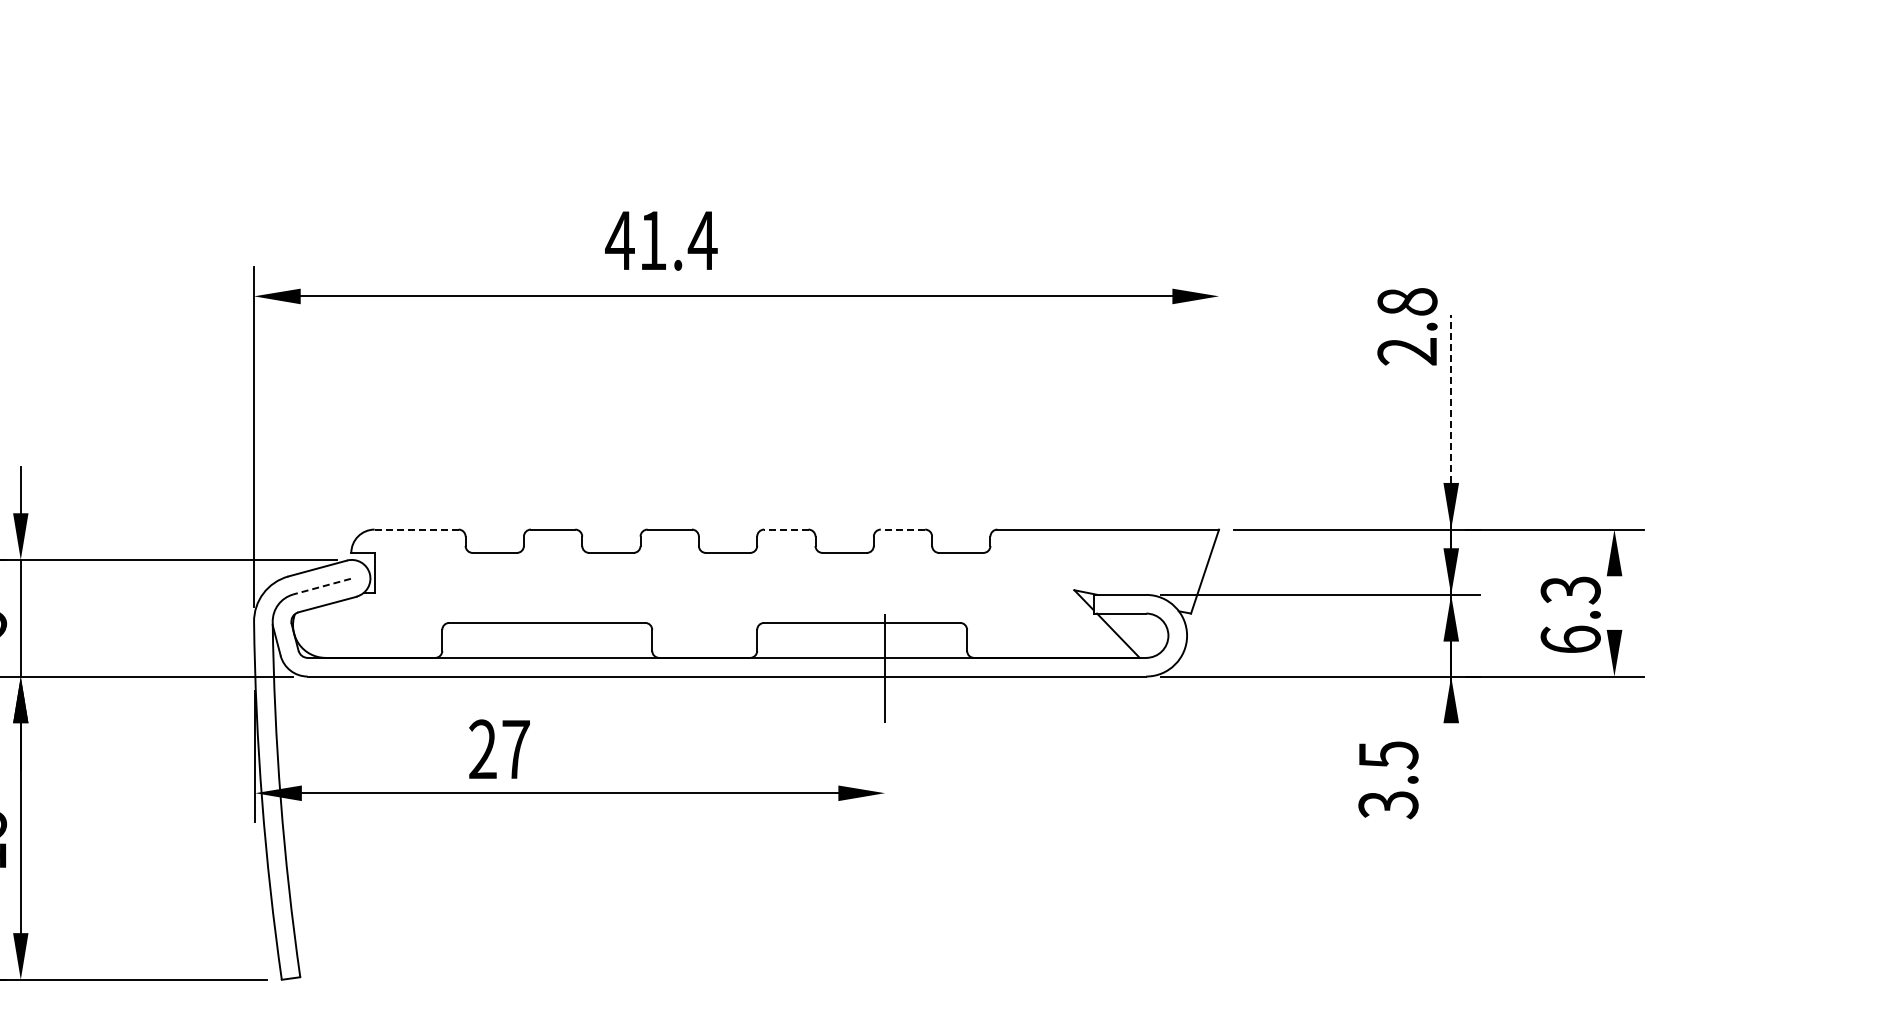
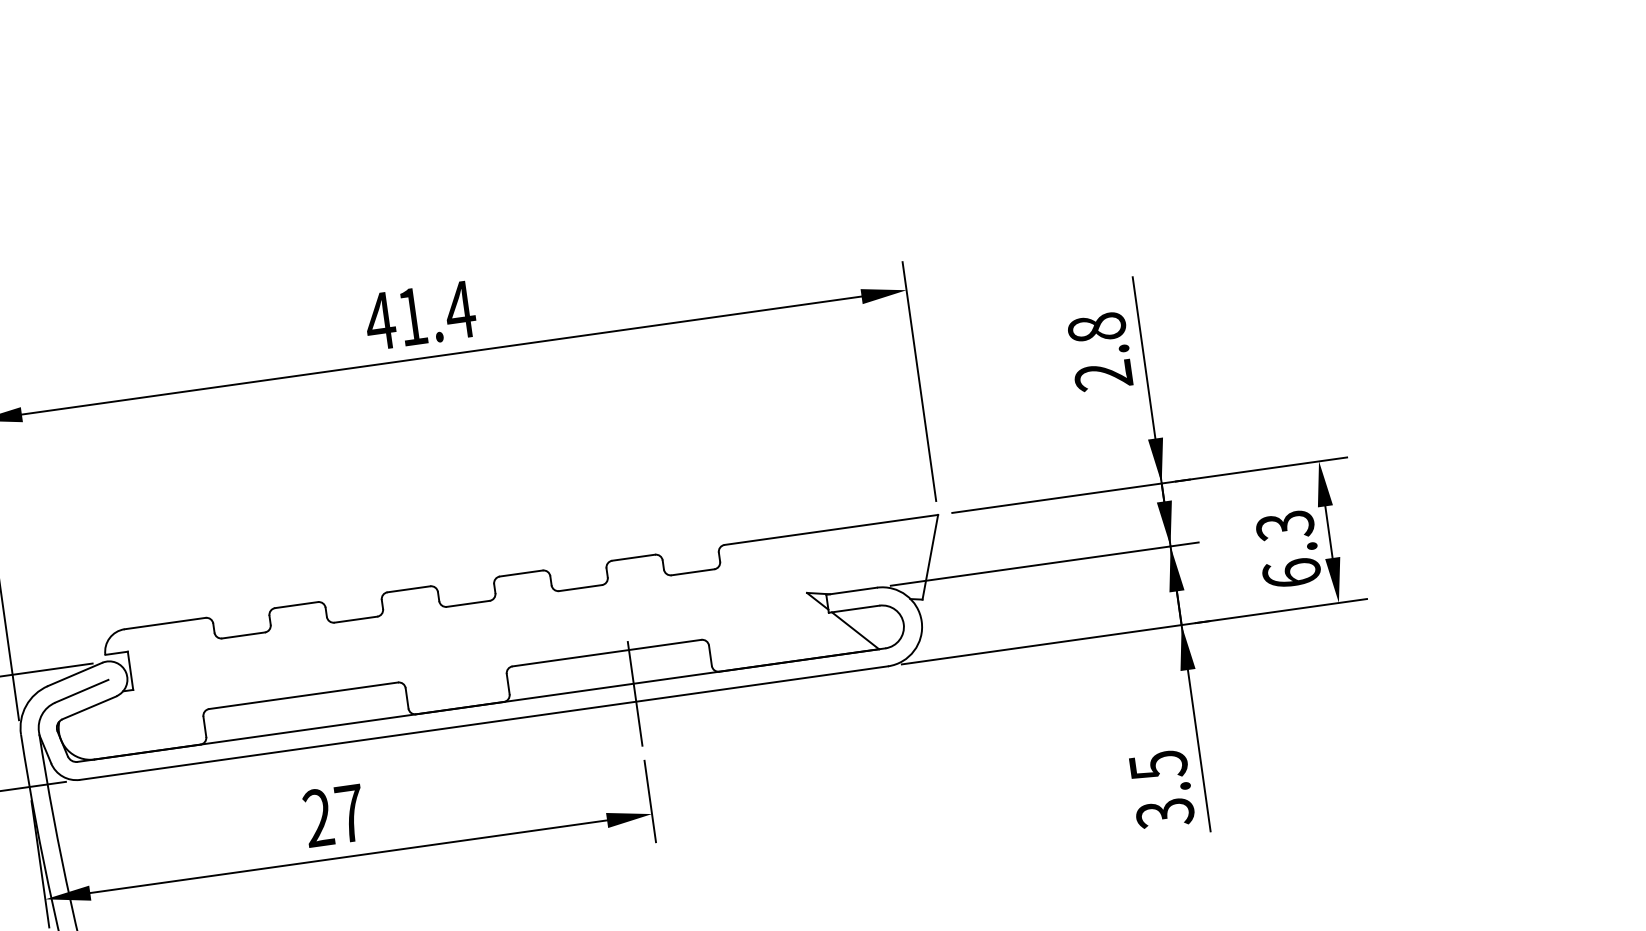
text: (661, 240) -> (420, 315), moved
text: (1407, 326) -> (1100, 351), moved
line: (1219, 391) -> (919, 381), added
line: (1451, 399) -> (1144, 358), dashed -> solid
line: (416, 529) -> (164, 623), dashed -> solid
line: (785, 529) -> (520, 573), dashed -> solid
line: (902, 529) -> (633, 557), dashed -> solid
line: (322, 586) -> (82, 691), dashed -> solid
line: (1614, 602) -> (1328, 531), added
text: (499, 748) -> (334, 814), moved
line: (885, 779) -> (650, 800), added
text: (1388, 780) -> (1161, 789), moved
line: (1451, 806) -> (1199, 750), added

